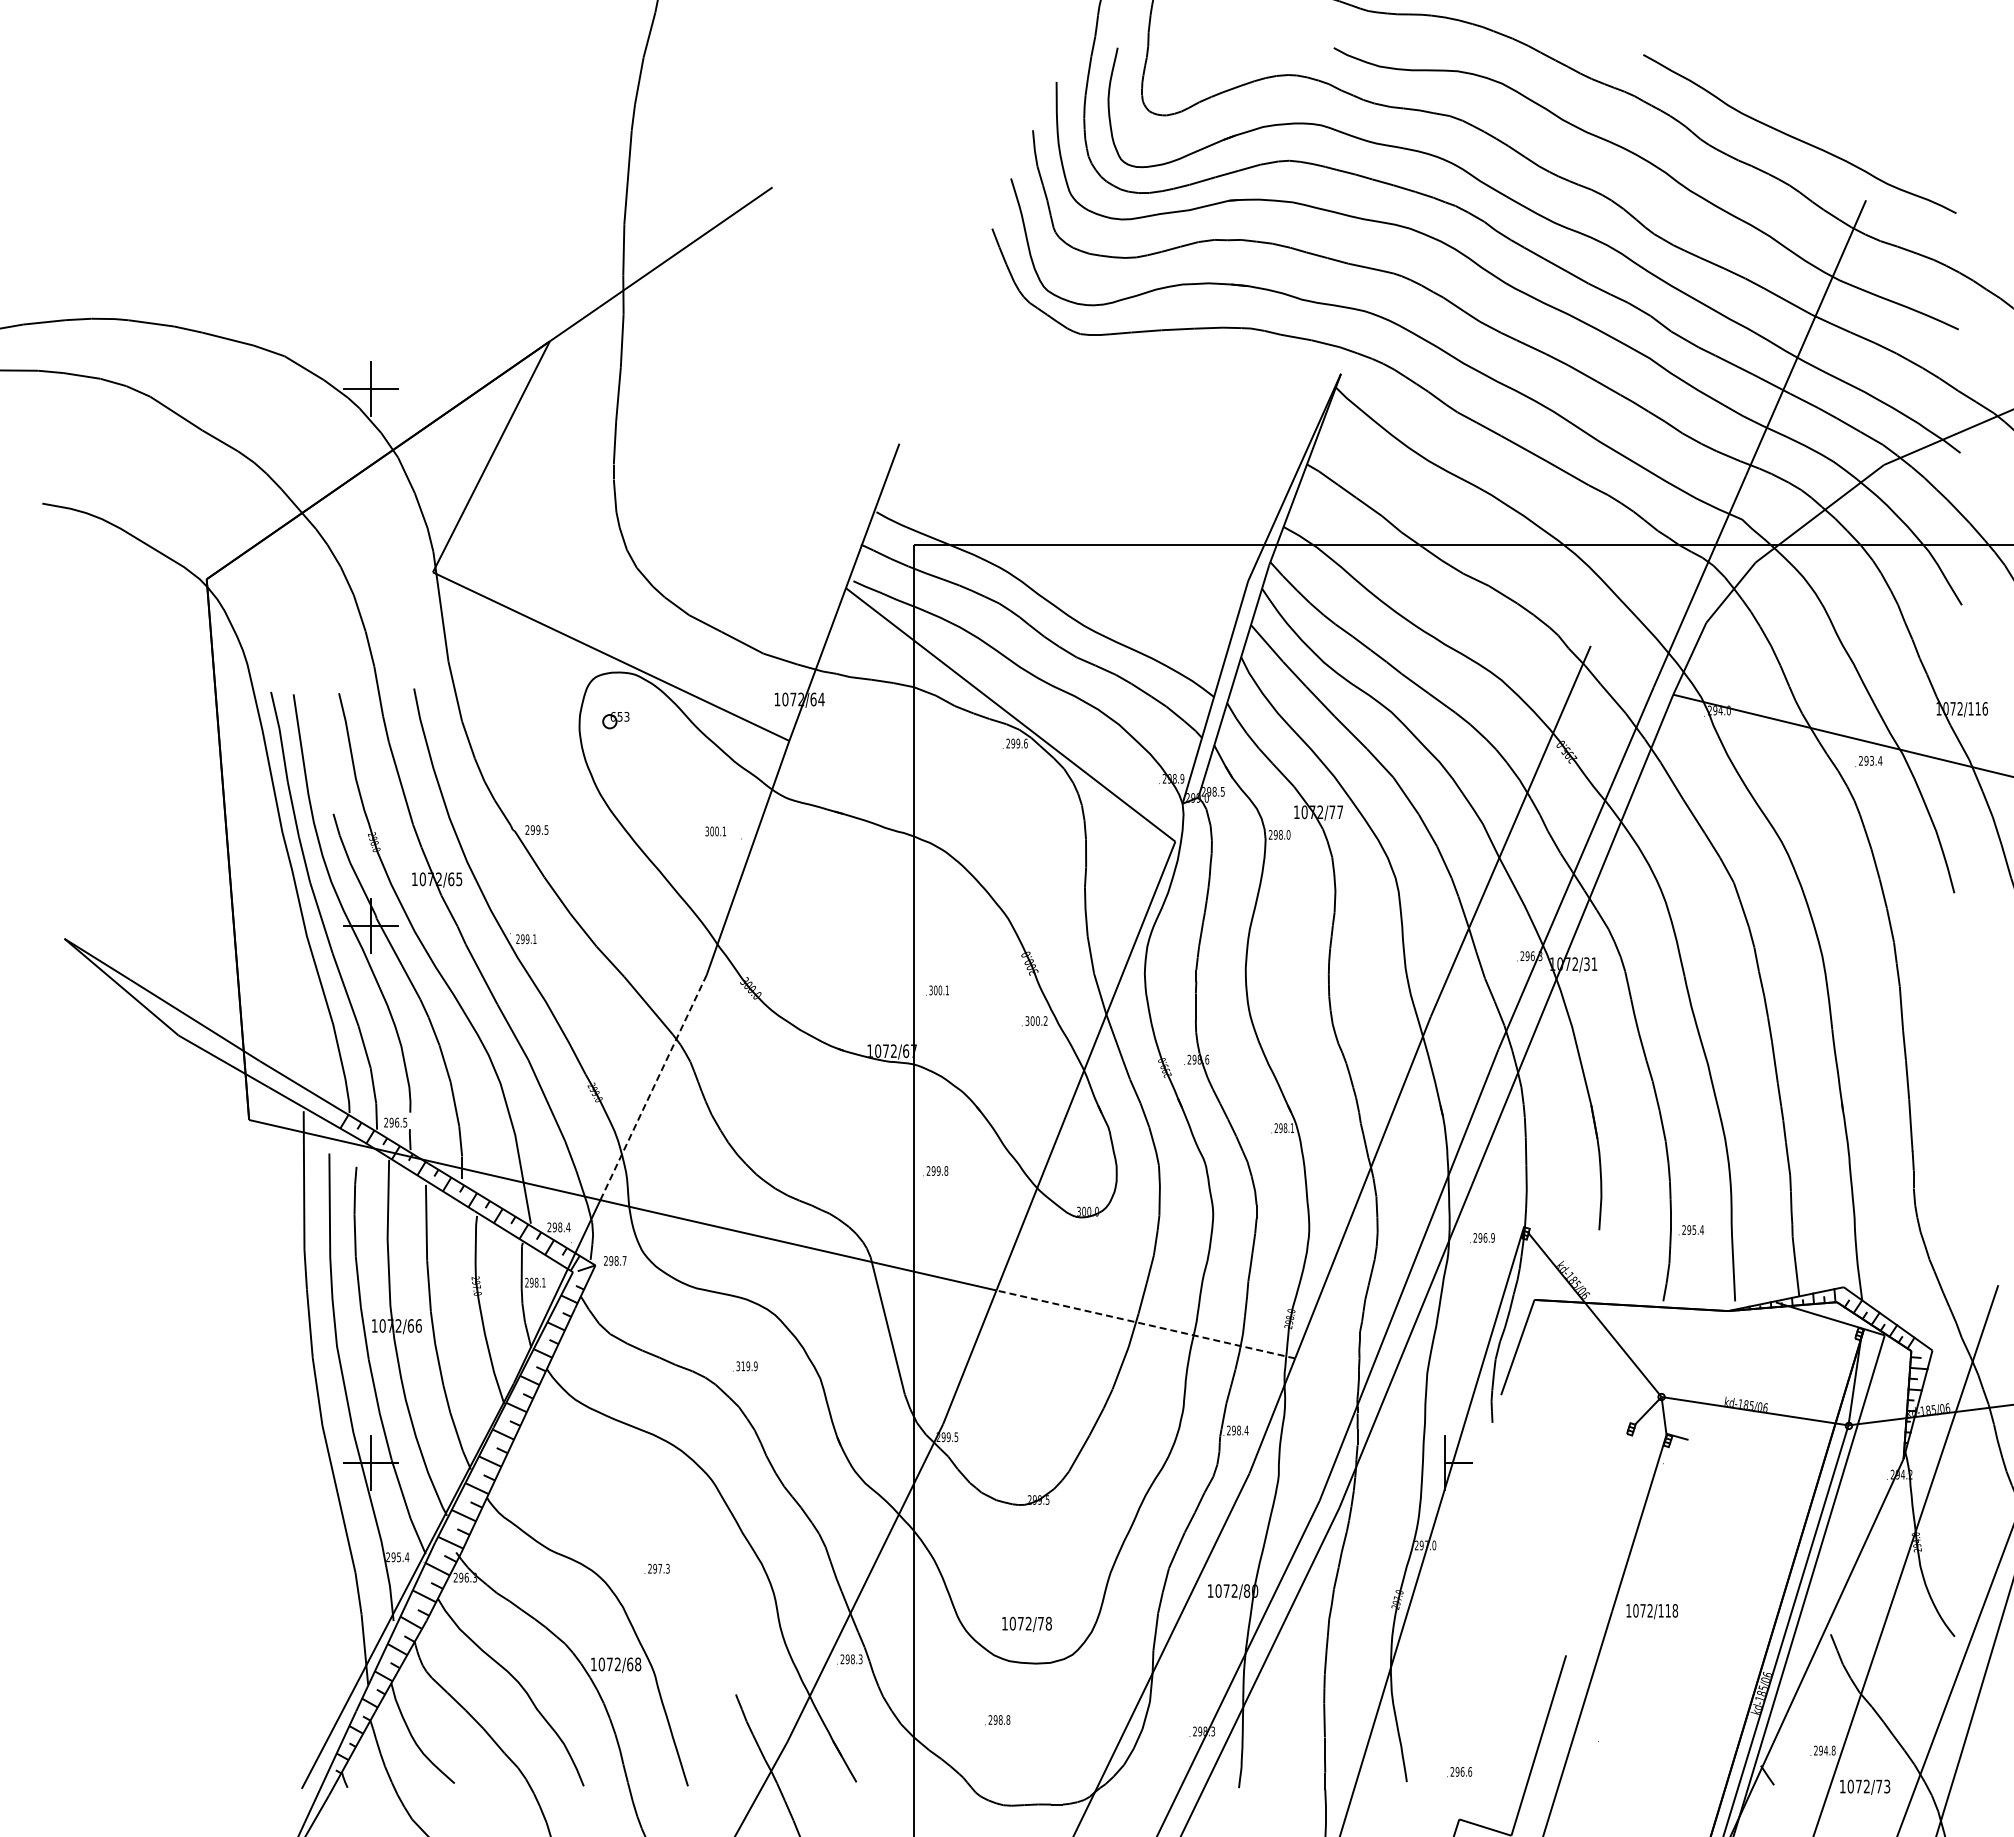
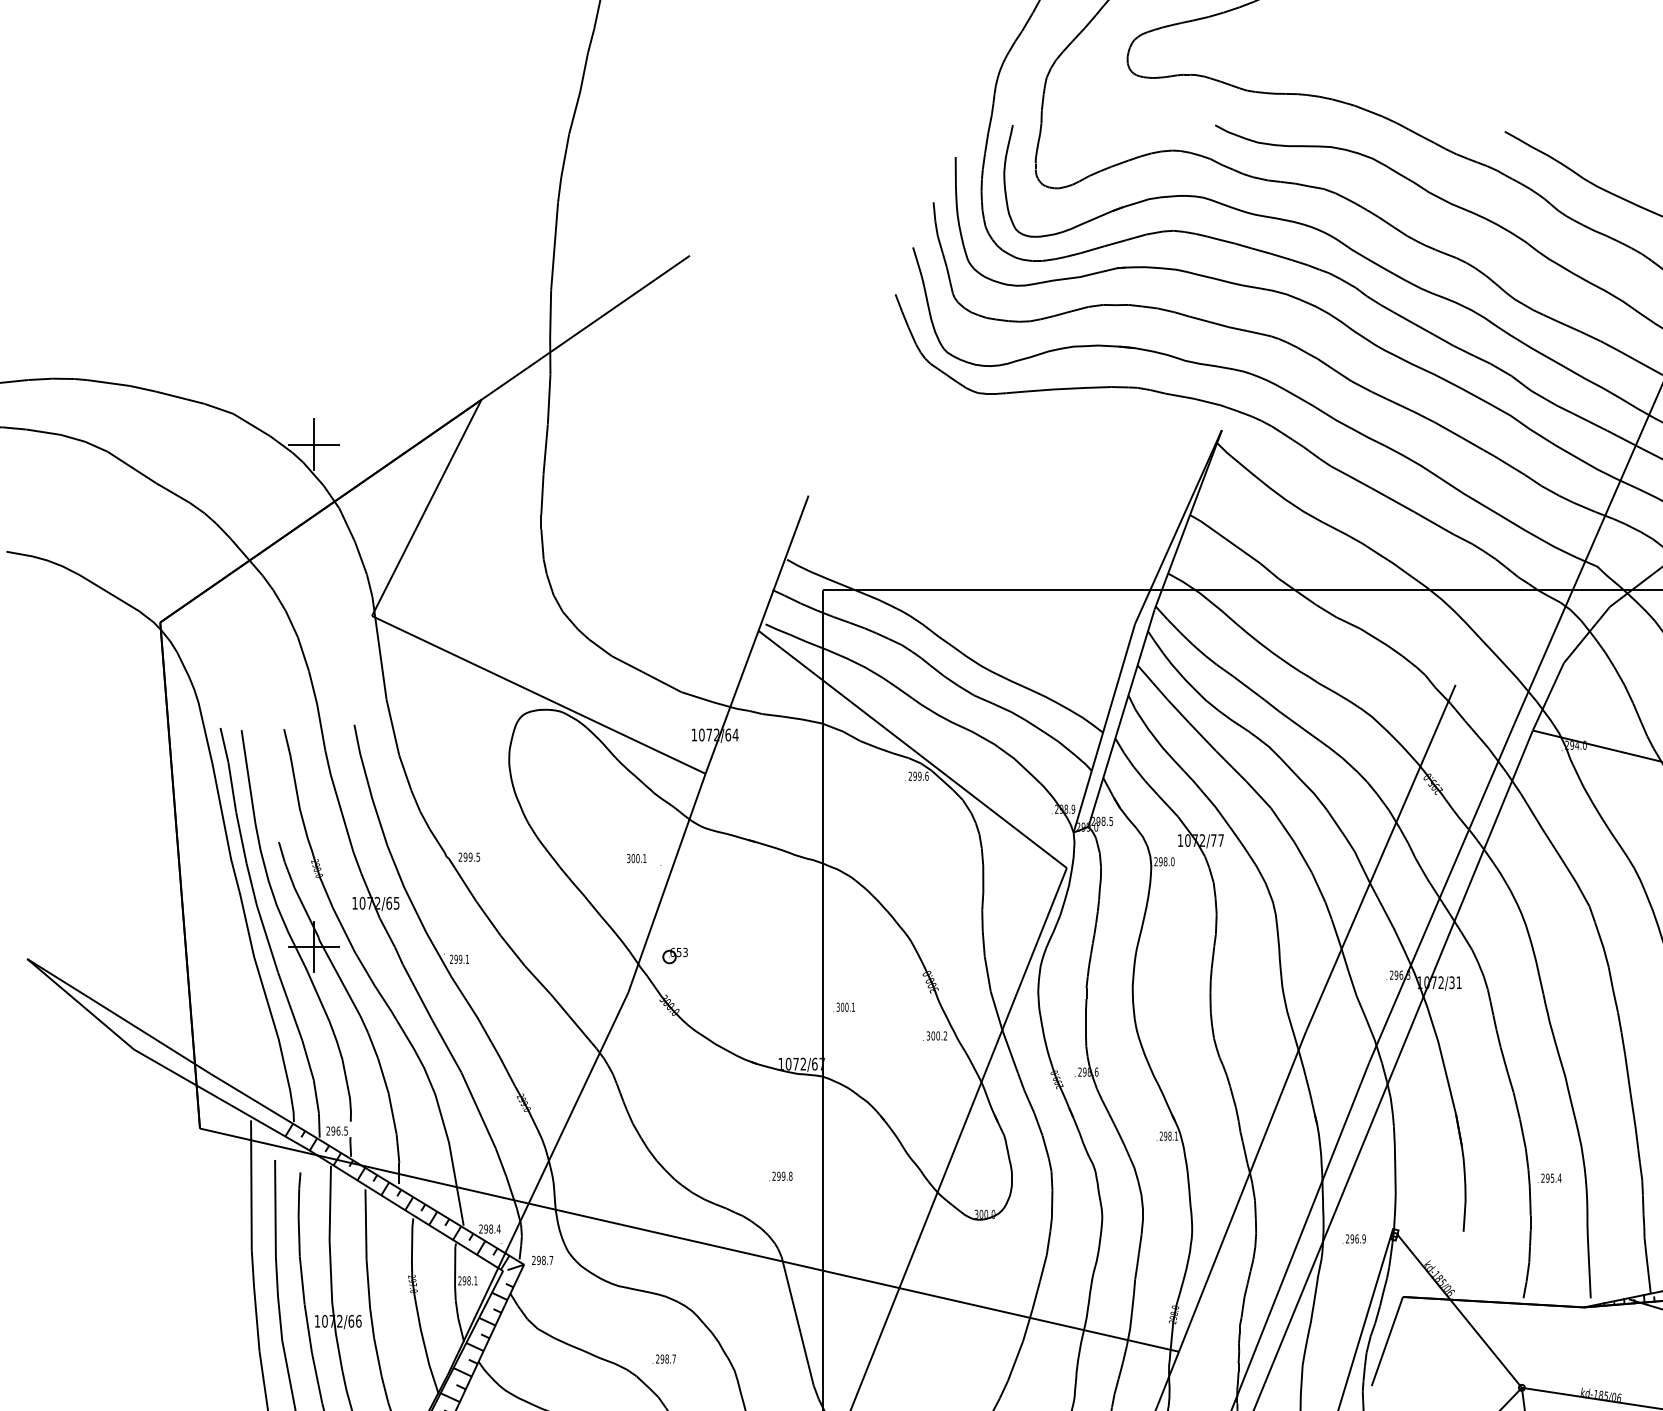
part: (615, 720) -> (674, 955), moved
line: (653, 1088) -> (578, 1099), dashed -> solid
text: (935, 1171) -> (780, 1176), moved
text: (1690, 1230) -> (1548, 1178), moved
line: (1145, 1324) -> (1038, 1319), dashed -> solid
text: (746, 1366) -> (665, 1359), 319.9 -> 298.7

